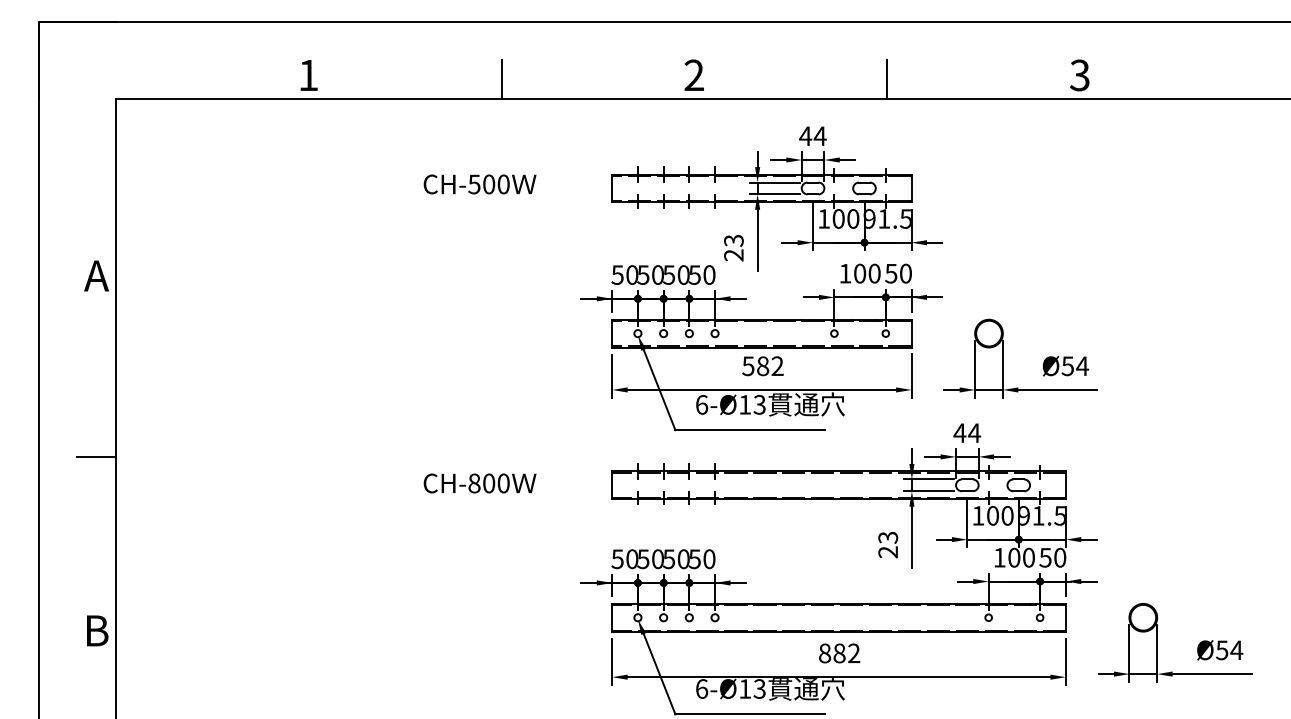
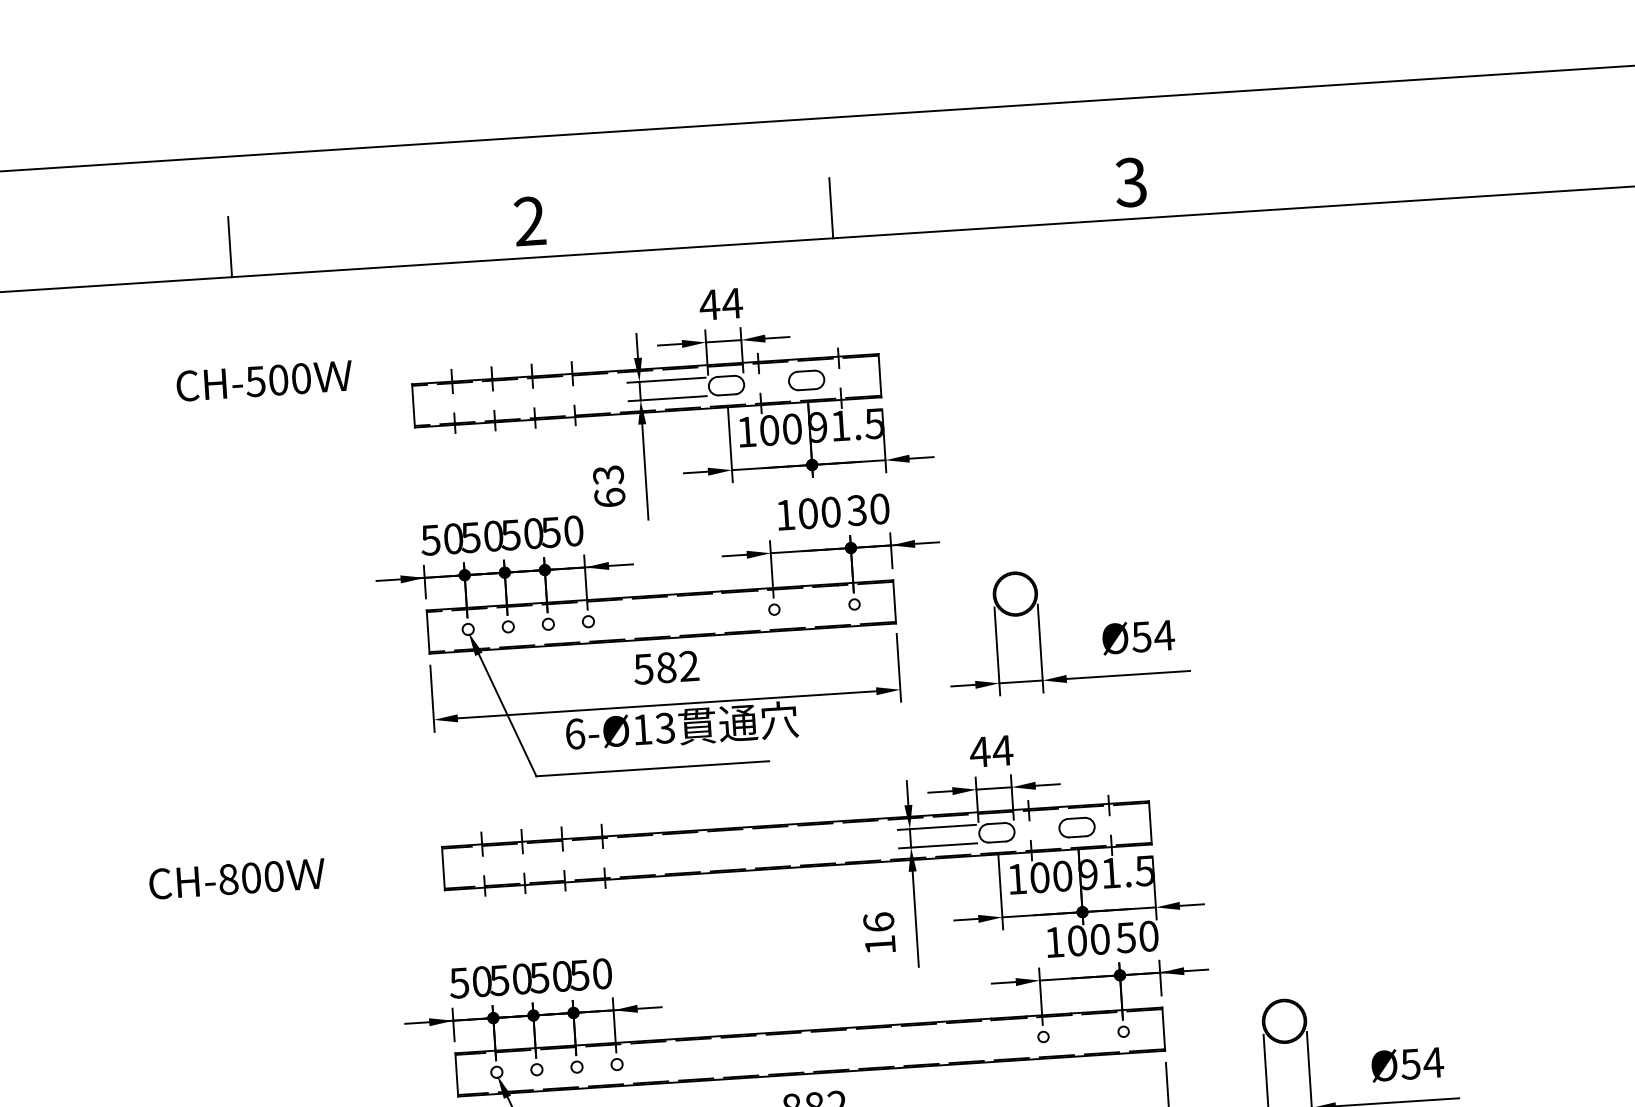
text: (479, 184) -> (263, 381), moved
text: (733, 255) -> (609, 498), 23 -> 63
text: (891, 273) -> (857, 510), 50 -> 30
text: (888, 544) -> (879, 932), 23 -> 16

